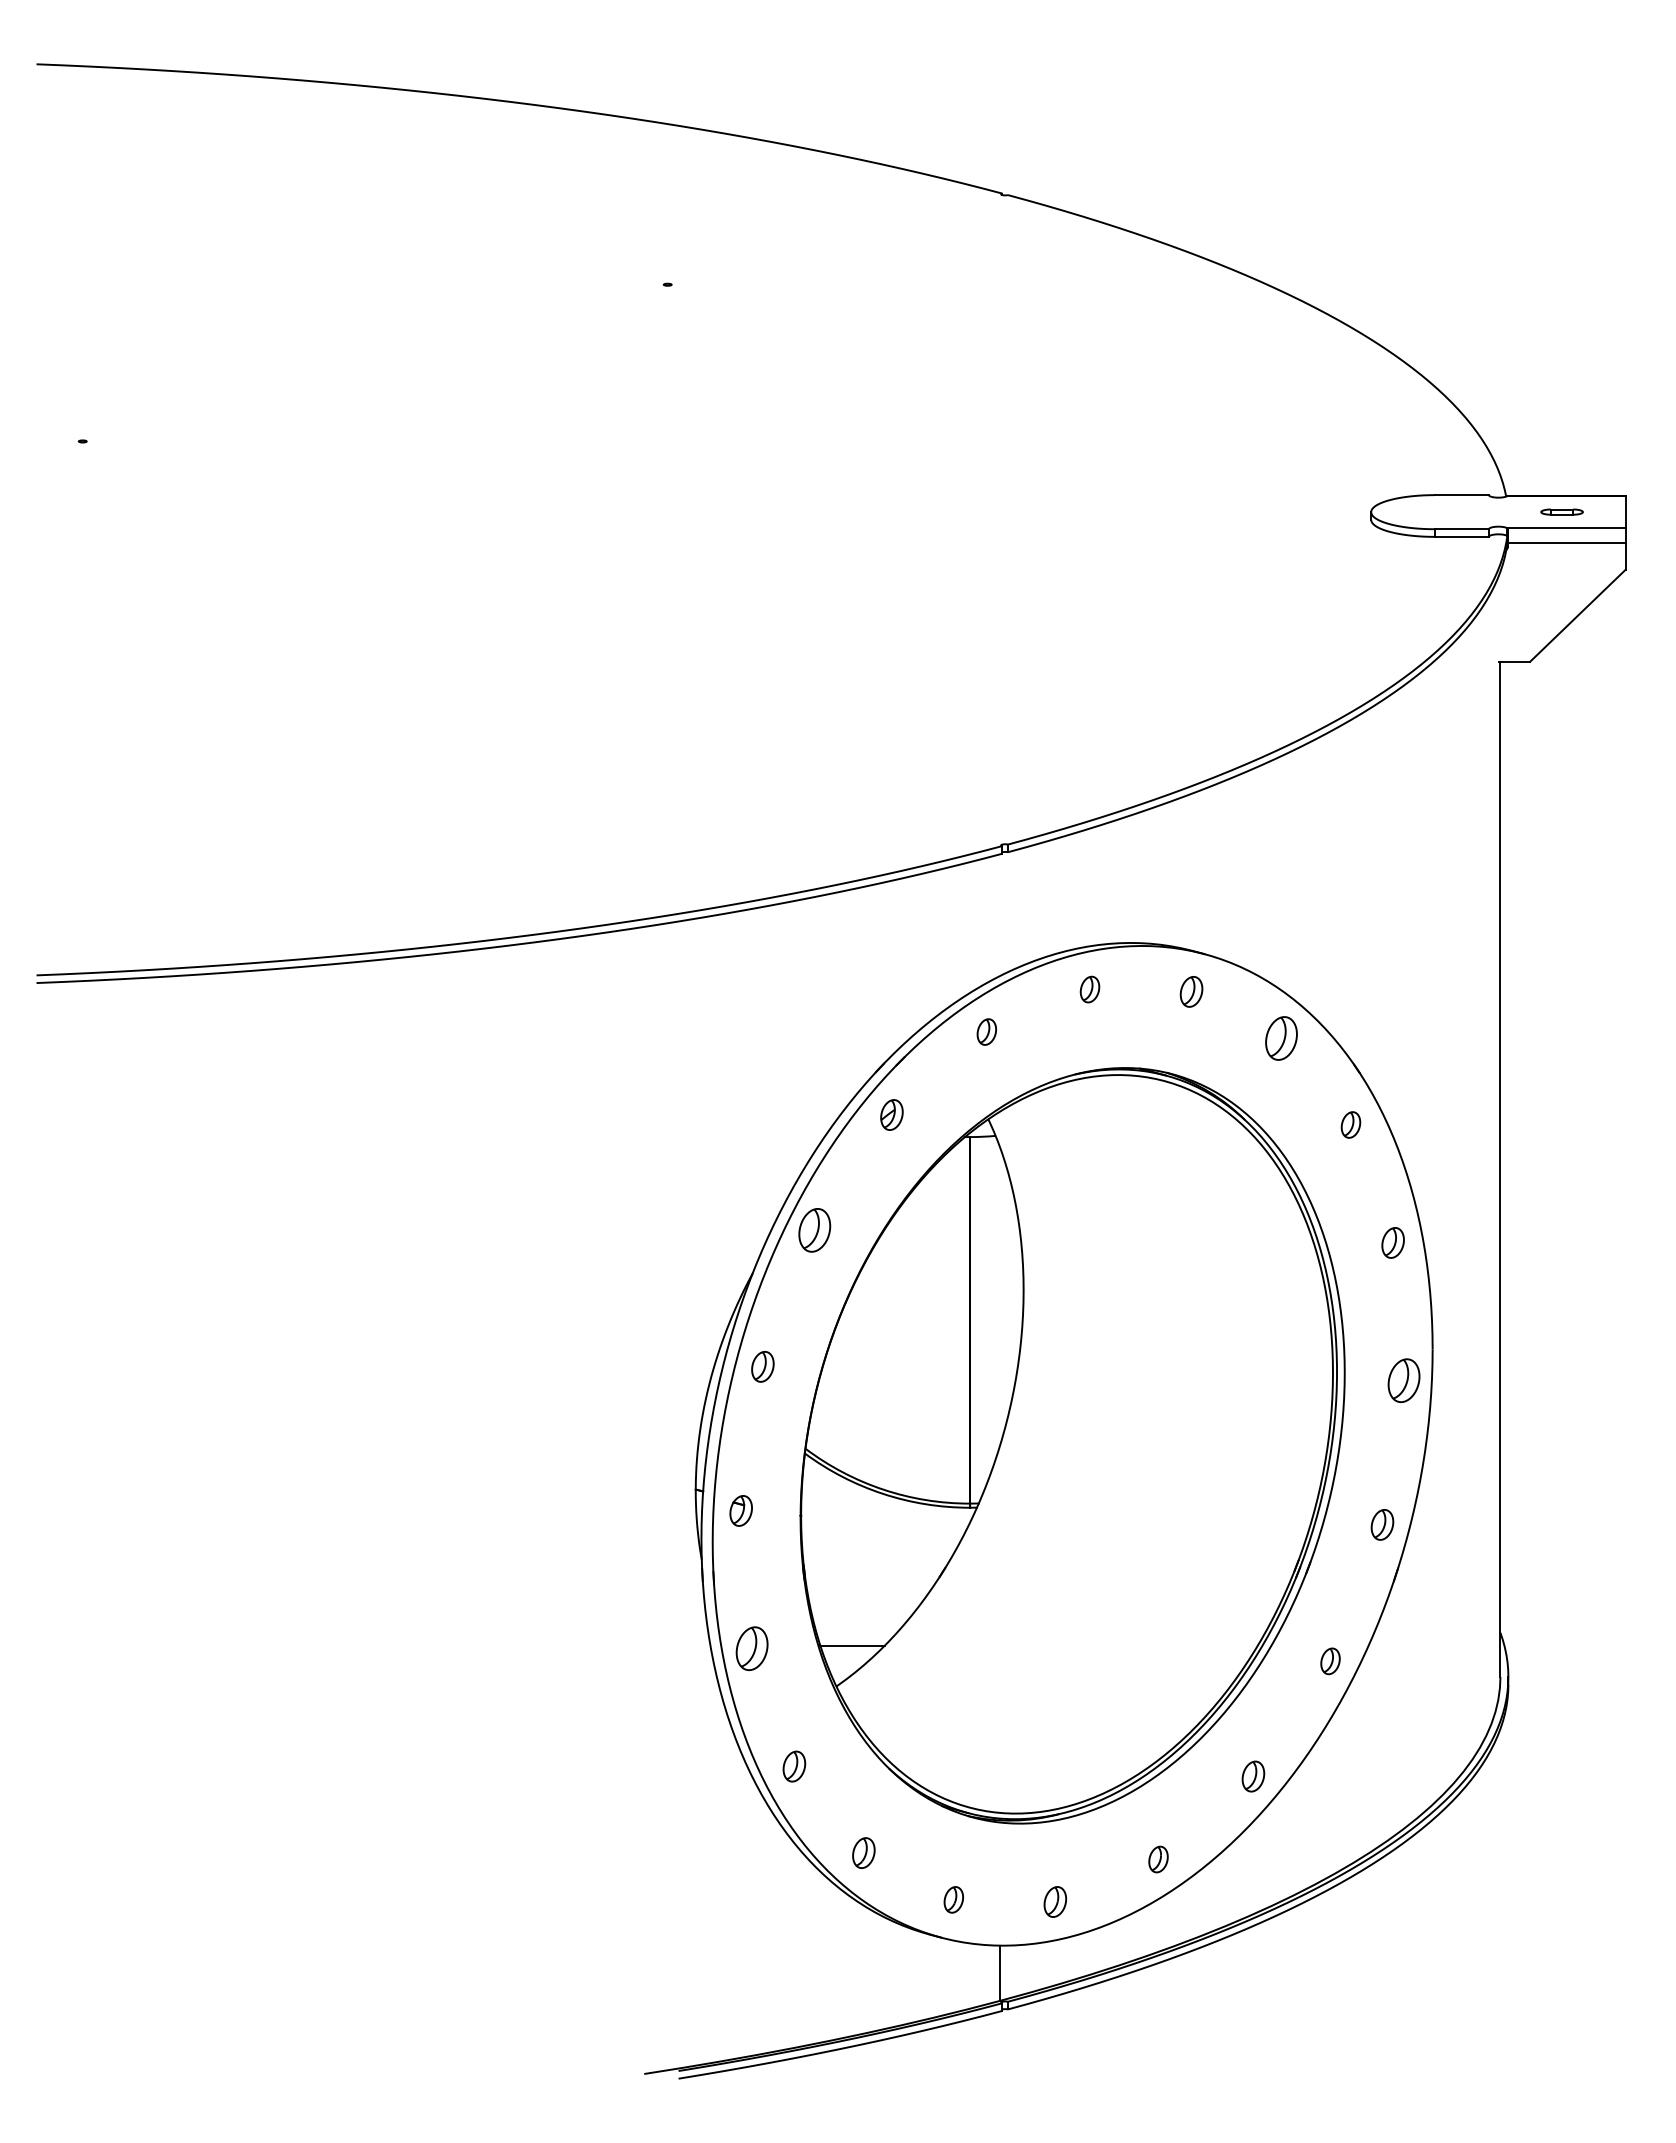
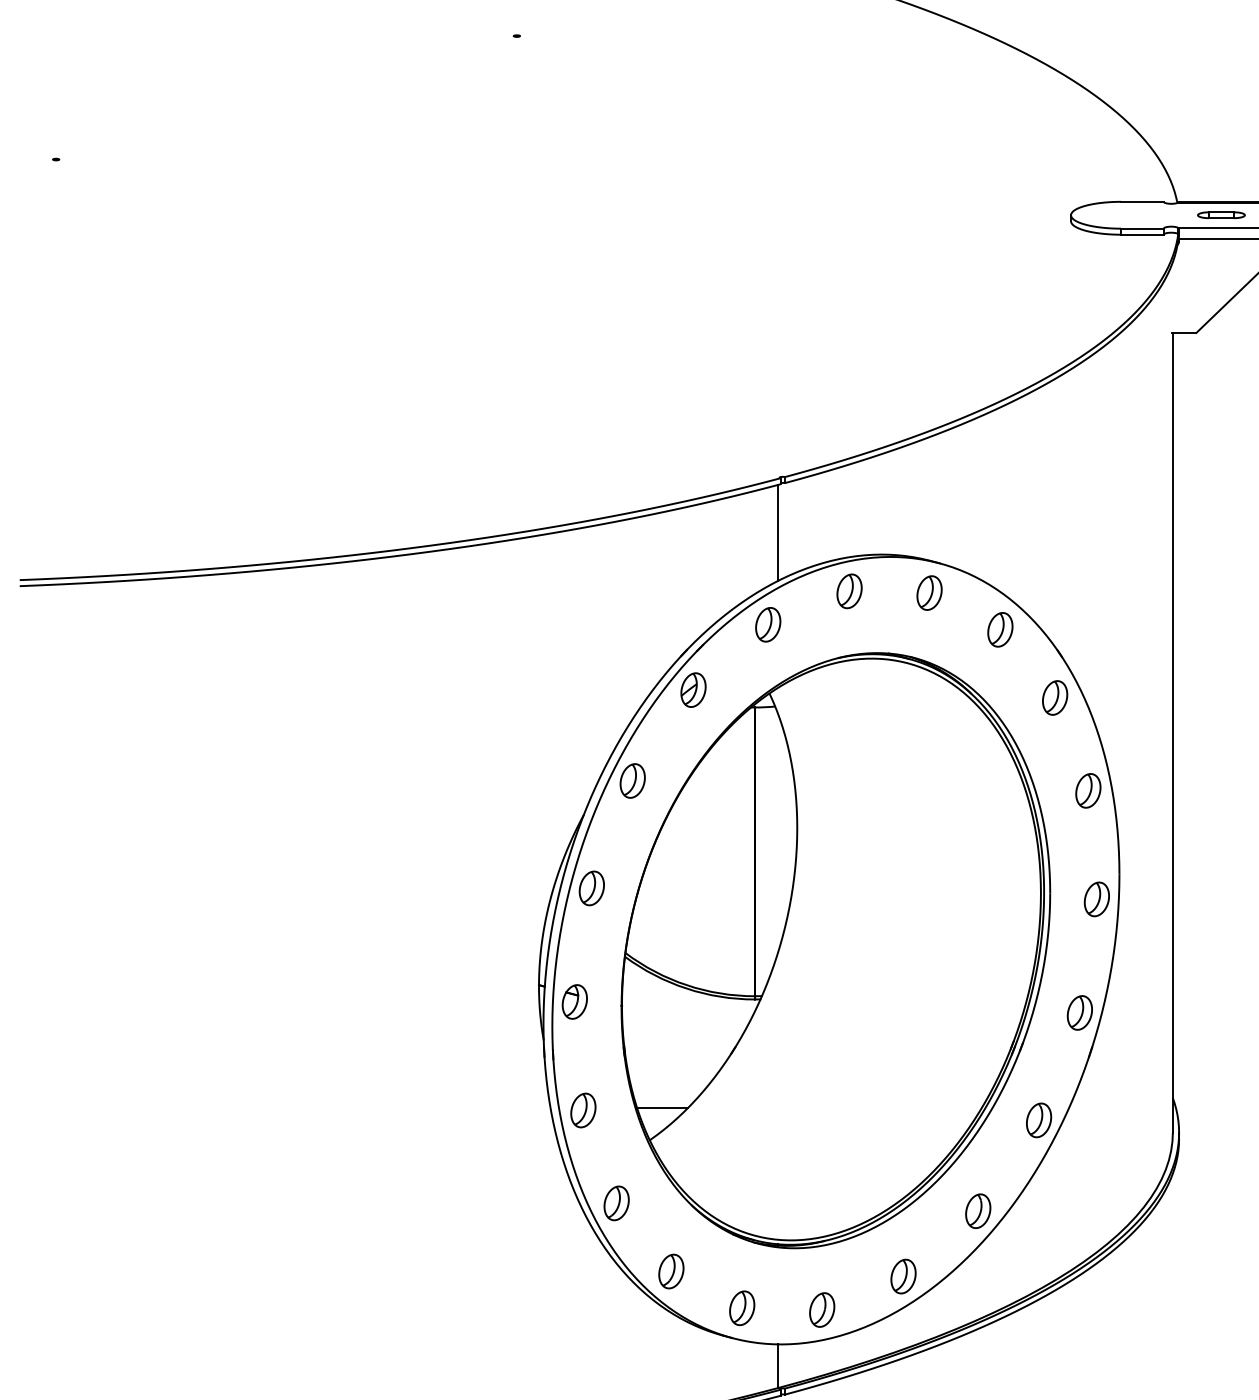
part: (1561, 511) -> (1220, 214), size x1.43
line: (999, 915) -> (778, 532), added
part: (1089, 989) -> (849, 591), size x1.67
part: (1191, 991) -> (929, 592), size x1.43
part: (986, 1031) -> (768, 624), size x1.67
part: (891, 1114) -> (693, 689), size x1.43
part: (1350, 1124) -> (1054, 697), size x1.67
part: (1392, 1242) -> (1087, 790), size x1.43
part: (762, 1366) -> (591, 888), size x1.43
part: (740, 1510) -> (574, 1001), size x1.43
part: (1382, 1524) -> (1079, 1012), size x1.43
part: (1330, 1661) -> (1038, 1120), size x1.67
part: (794, 1766) -> (616, 1203), size x1.43
part: (1253, 1776) -> (978, 1211), size x1.43
part: (863, 1852) -> (671, 1271), size x1.43
part: (1158, 1859) -> (903, 1276), size x1.67
part: (953, 1899) -> (742, 1308), size x1.67
part: (1055, 1901) -> (822, 1309), size x1.43

